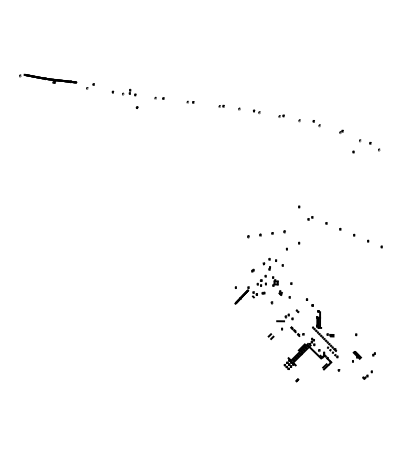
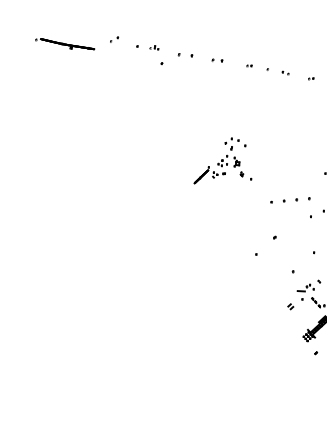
part: (48, 78) -> (65, 43), moved
part: (129, 92) -> (154, 47), size x0.6
part: (159, 97) -> (185, 54), size x1.6
part: (190, 101) -> (217, 59), size x1.6
part: (262, 280) -> (223, 160), moved

